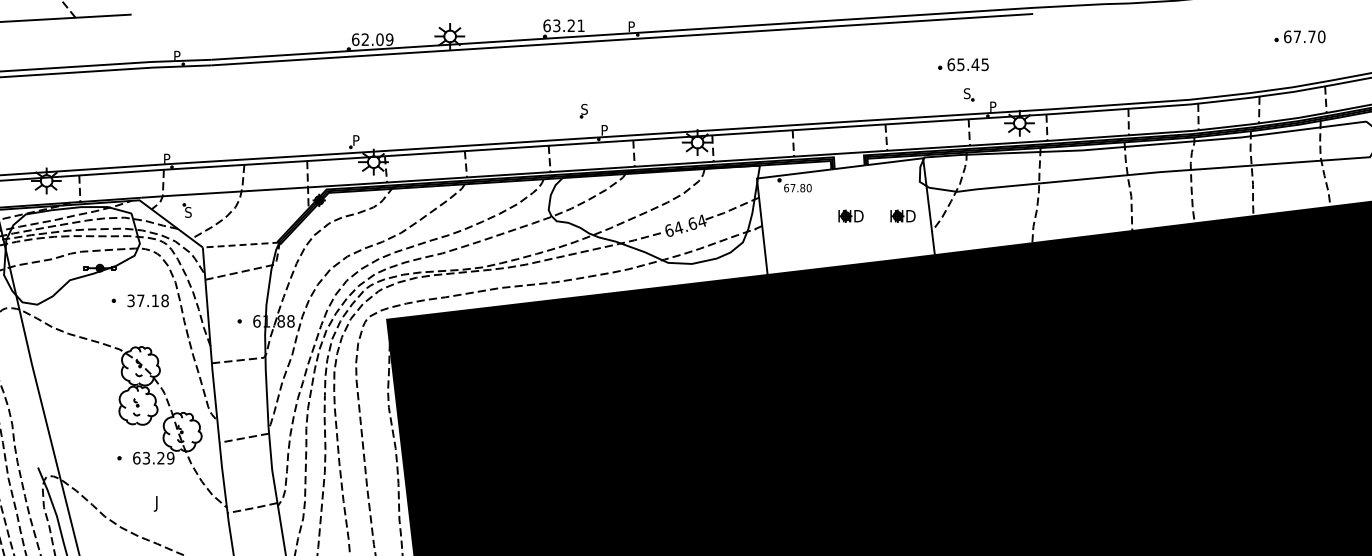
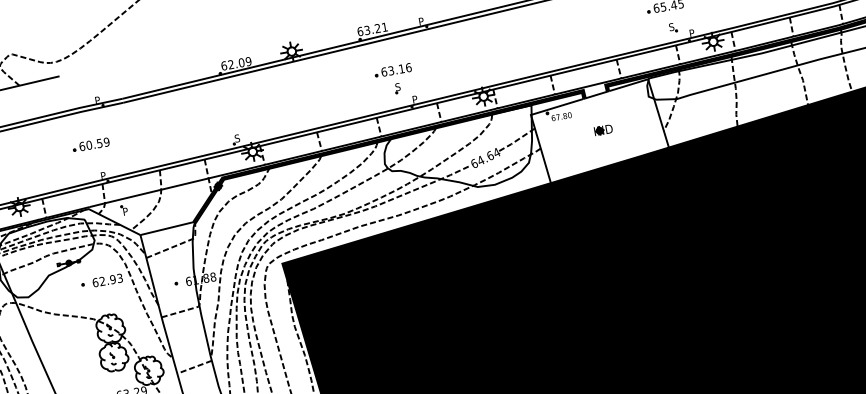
part: (581, 85) -> (392, 70), added
part: (157, 114) -> (90, 145), added
text: (356, 140) -> (237, 138), P -> S
text: (188, 212) -> (125, 211), S -> P
part: (902, 215) -> (640, 123), removed
line: (240, 245) -> (167, 228), dashed -> solid
text: (147, 300) -> (107, 280), 37.18 -> 62.93

